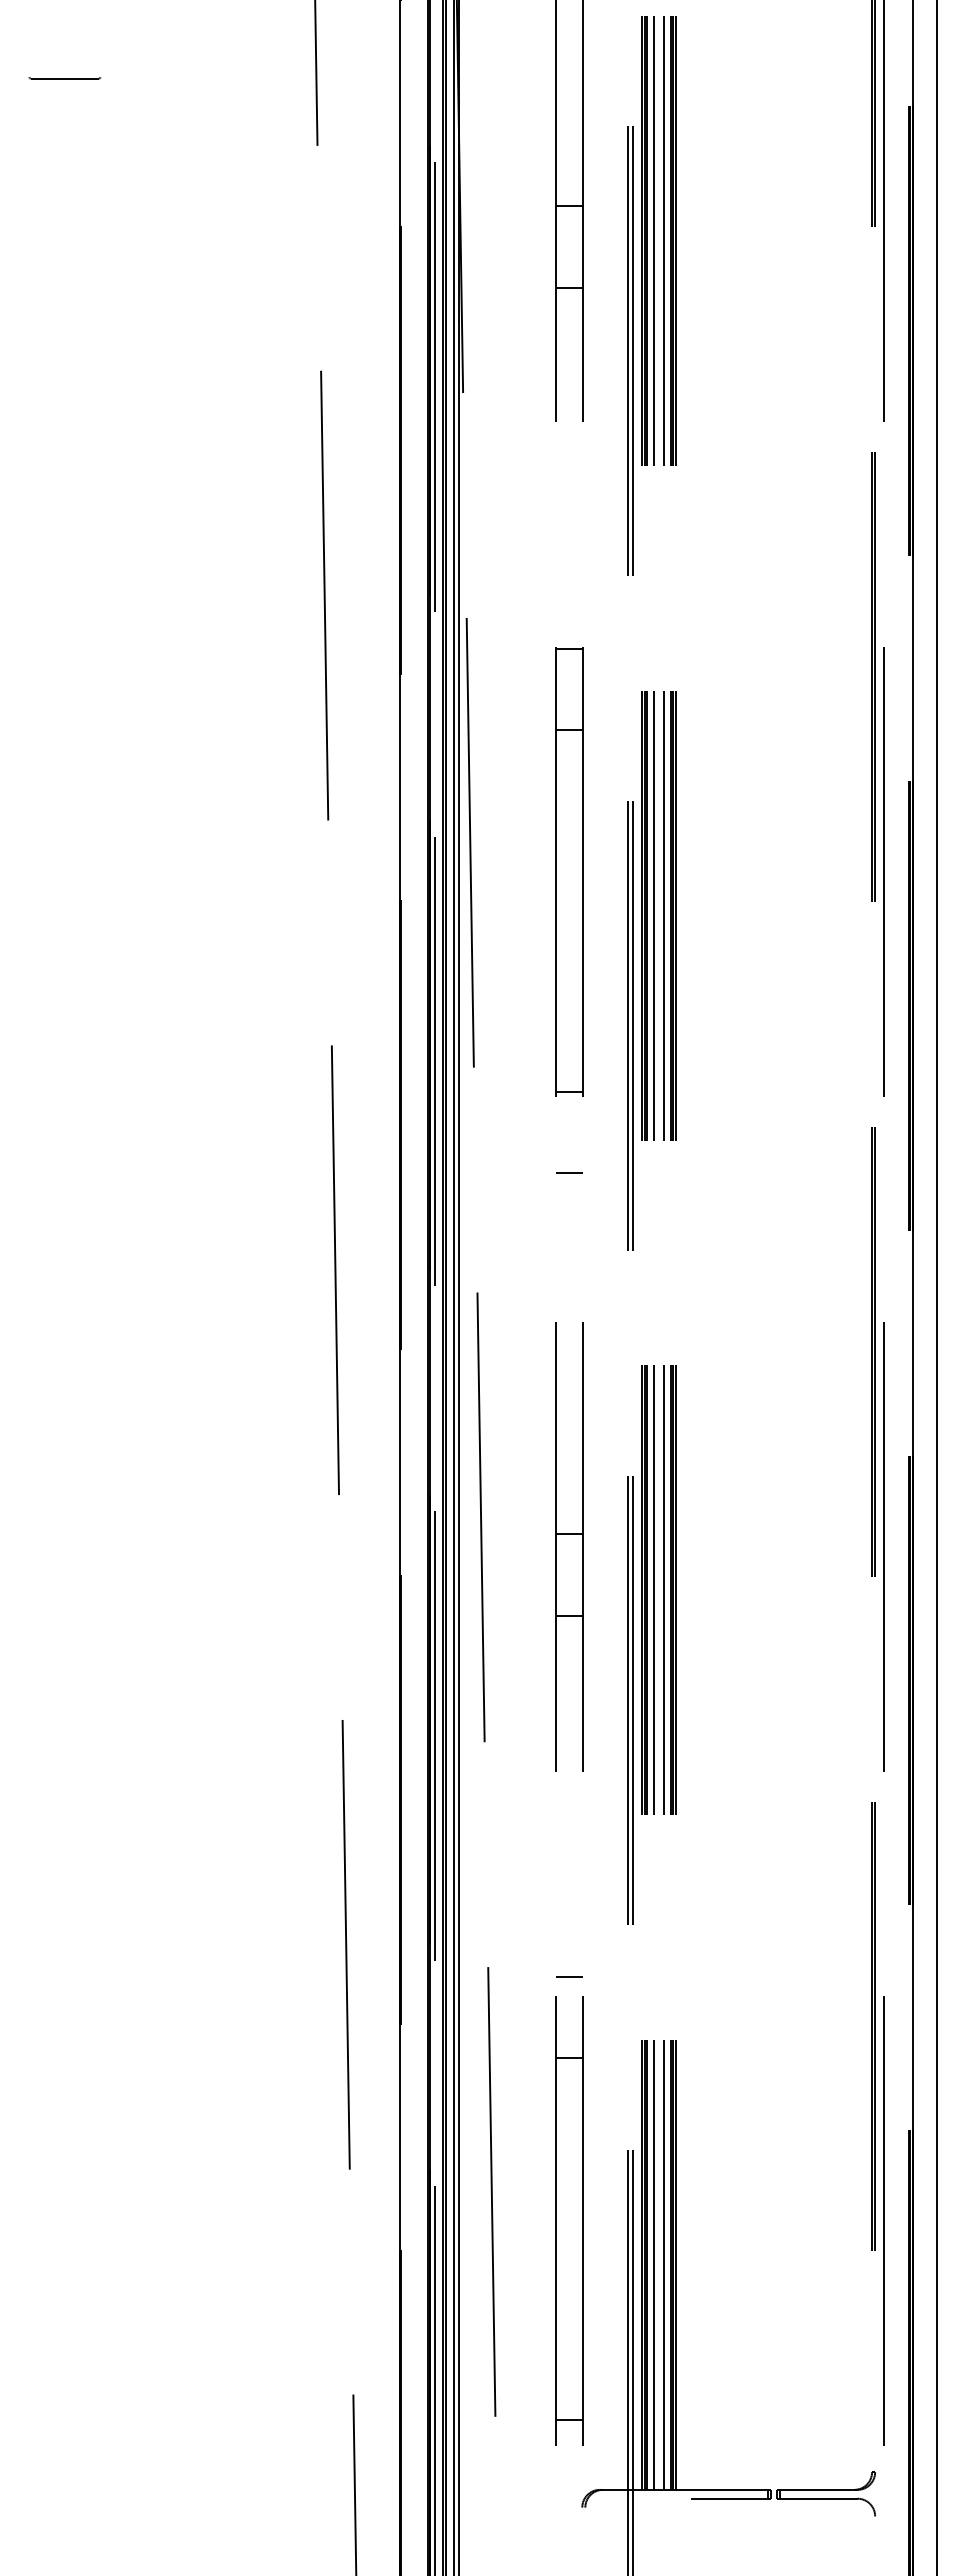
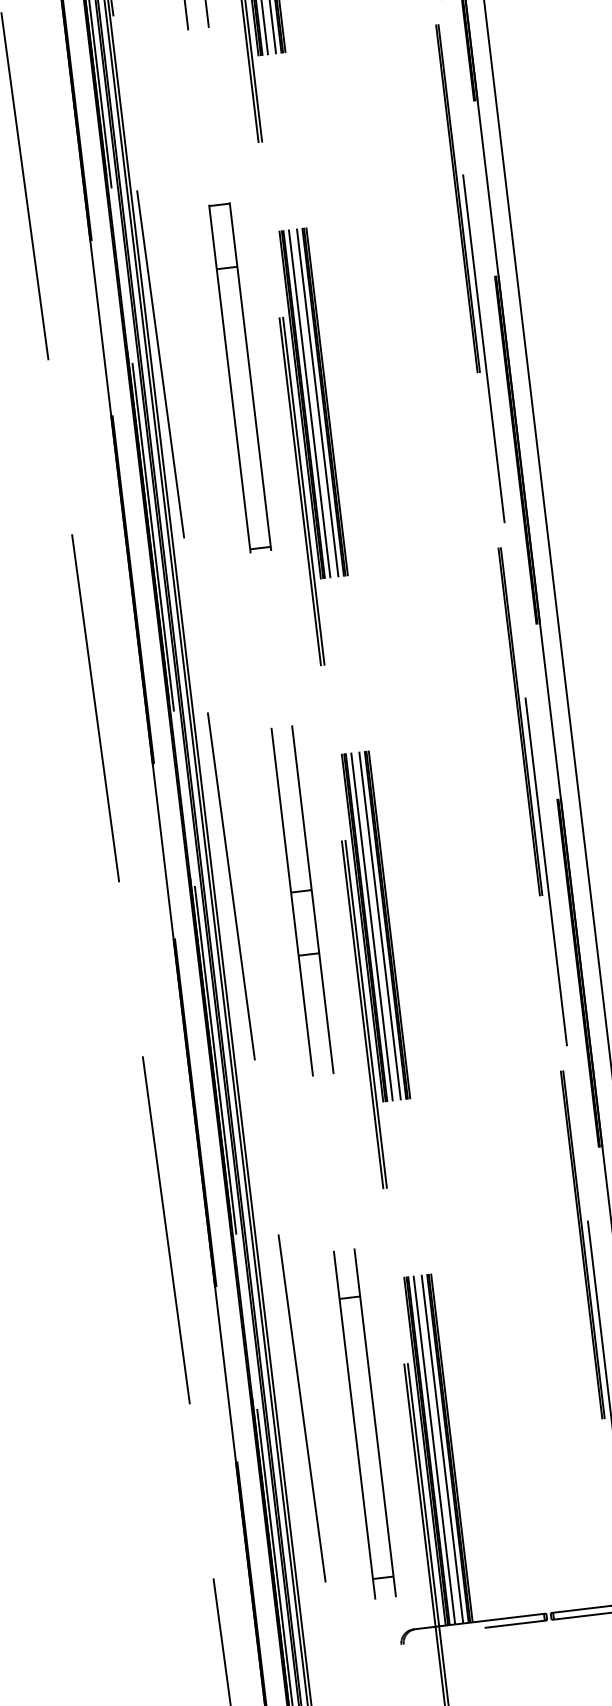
line: (569, 1172) -> (268, 610), removed
line: (569, 1976) -> (342, 1234), removed

